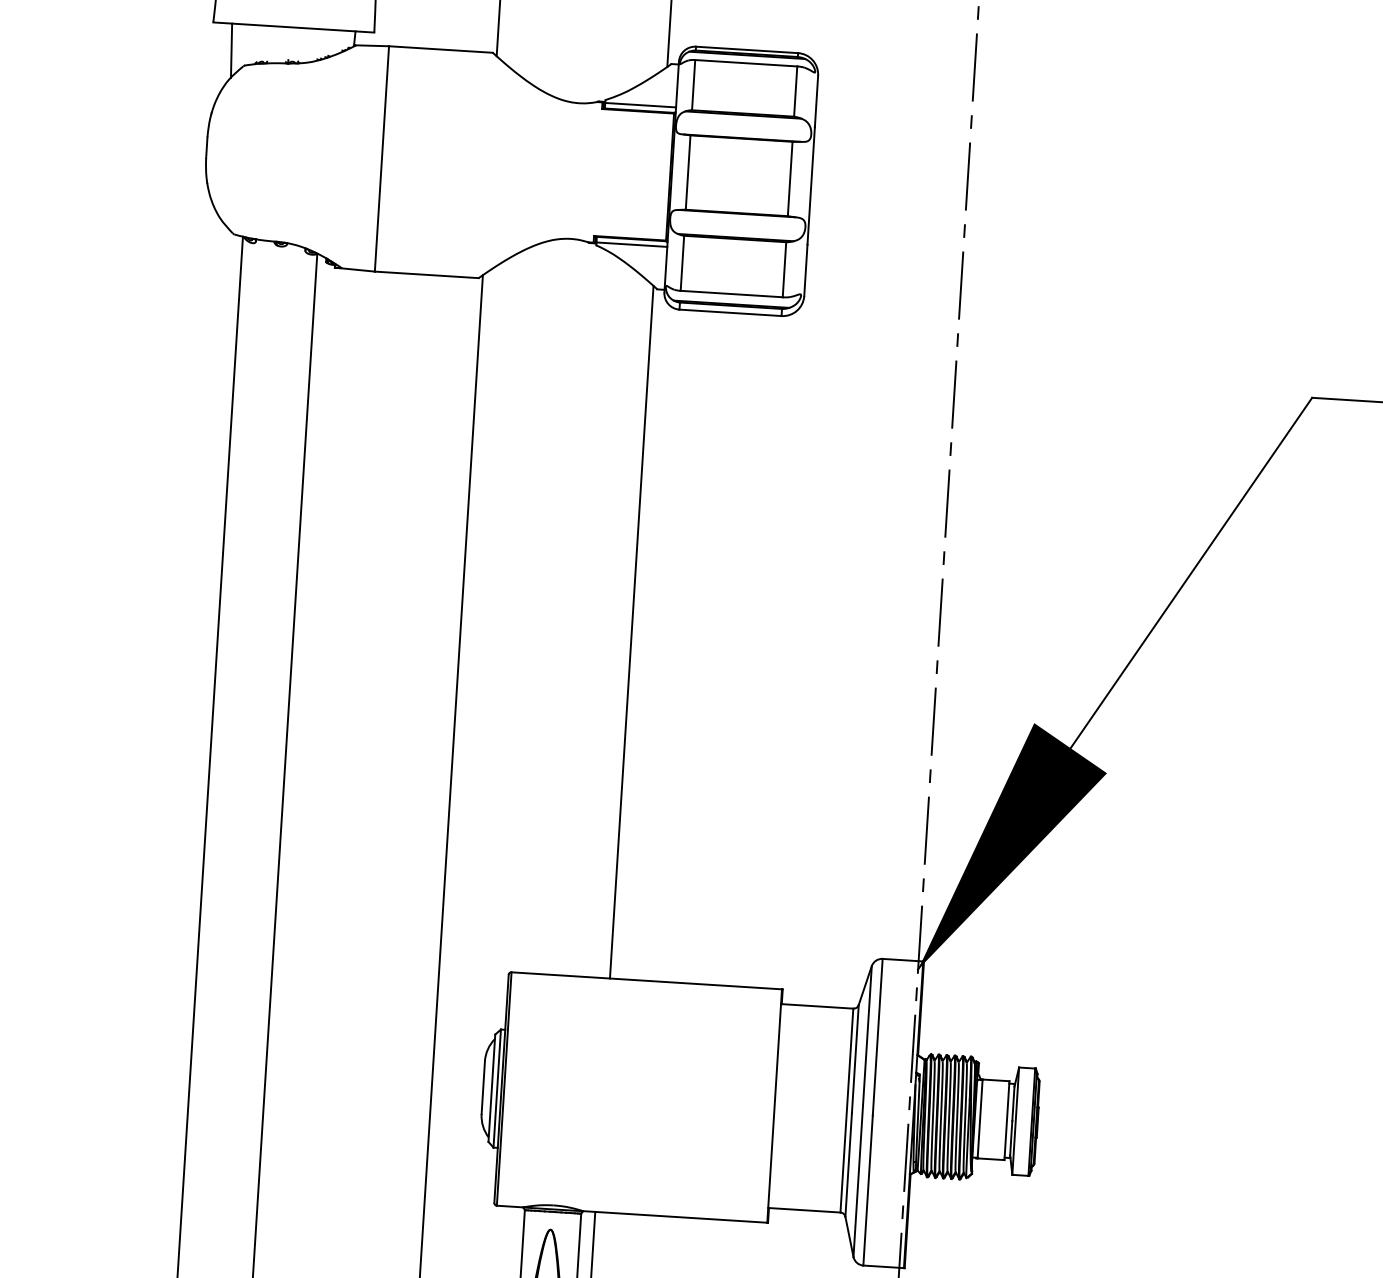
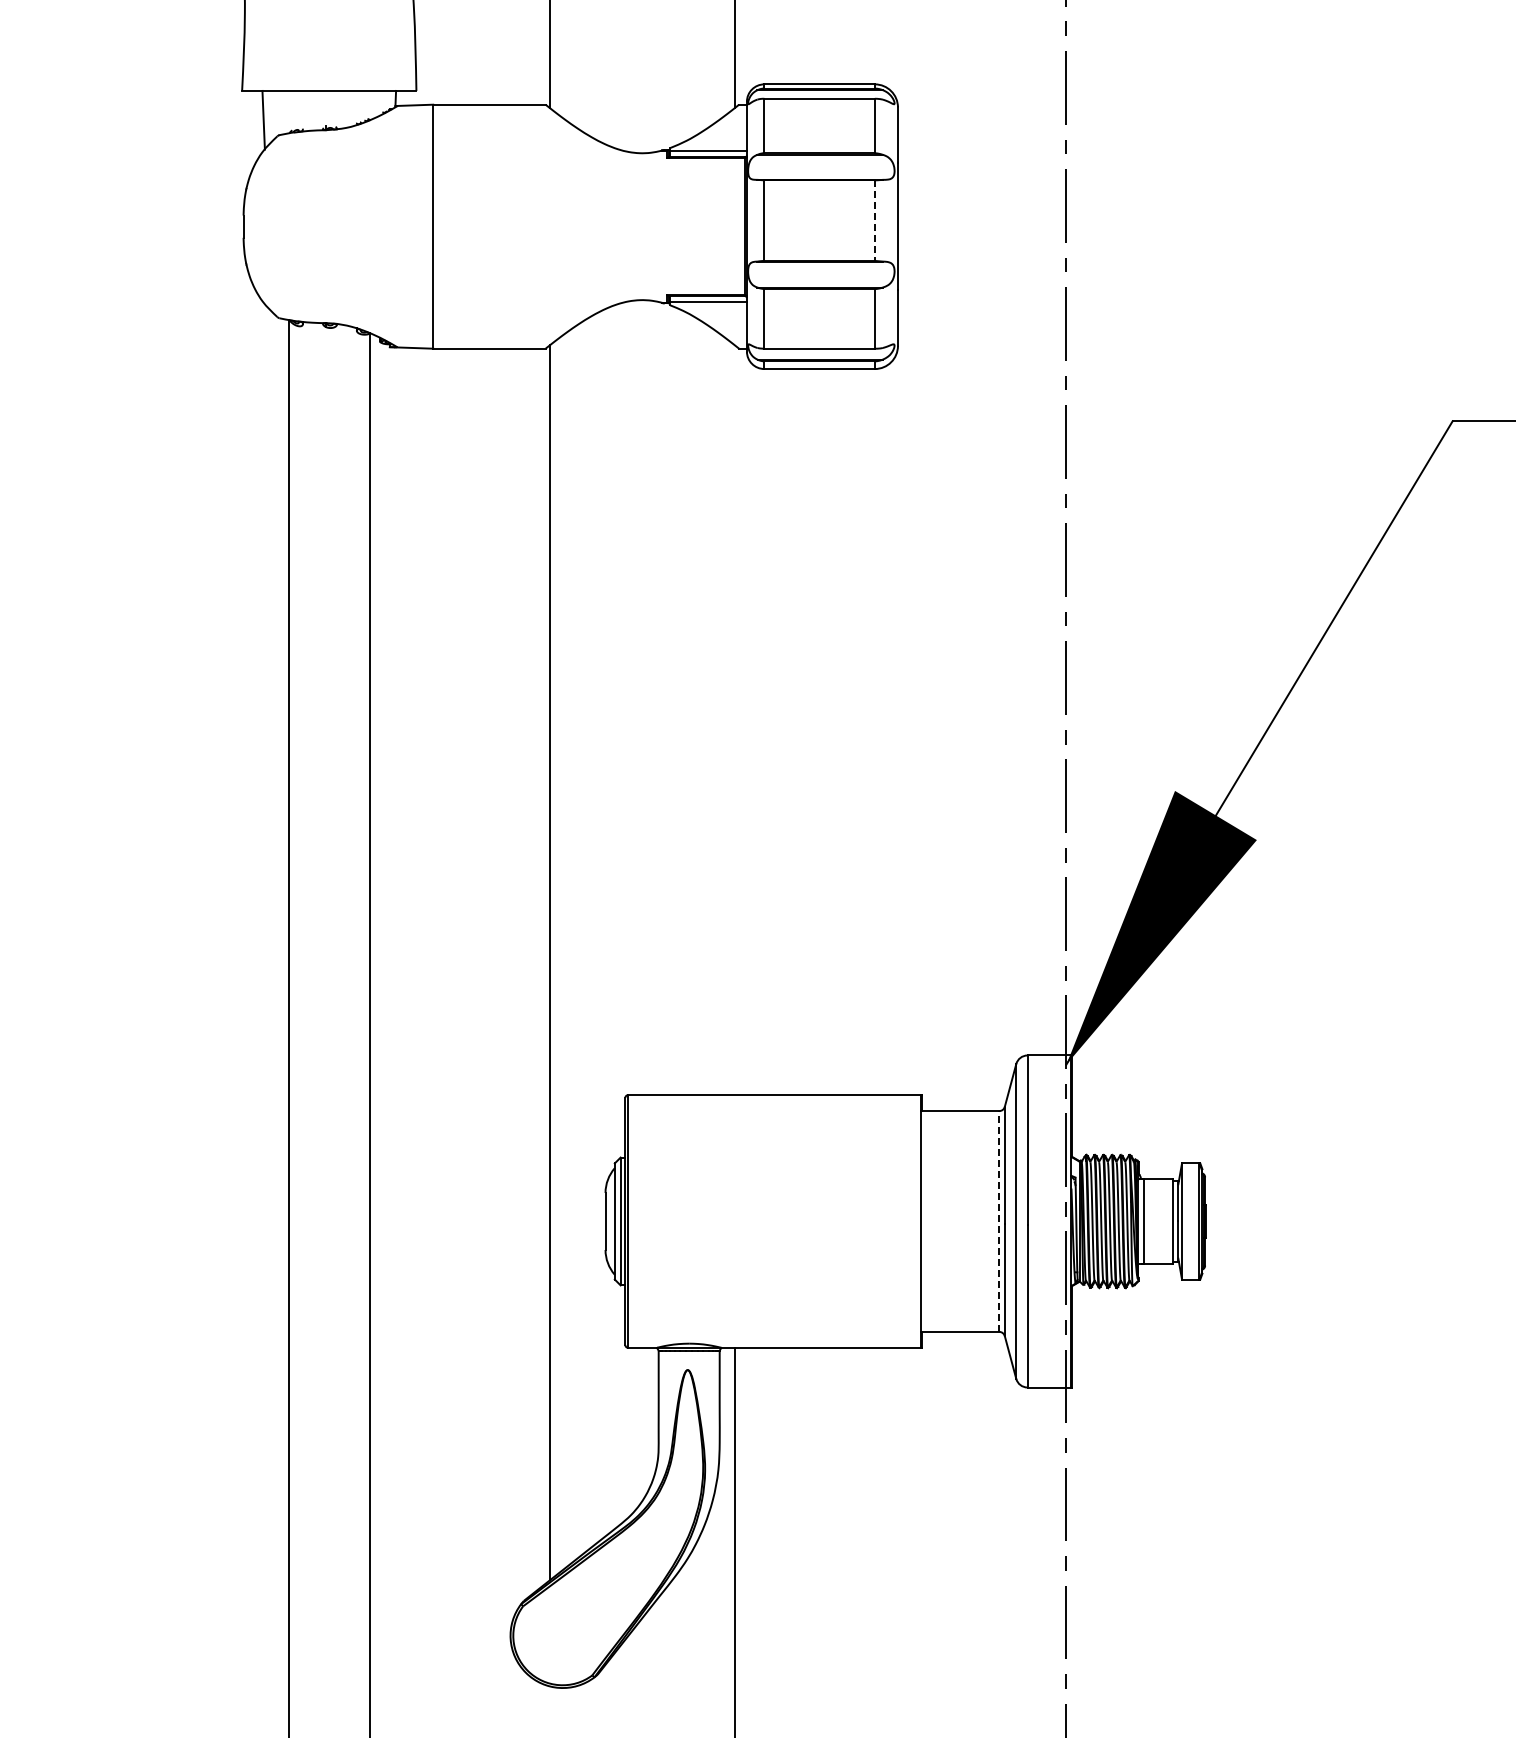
line: (789, 179) -> (874, 221), solid -> dashed
line: (631, 632) -> (734, 720), removed
line: (847, 1109) -> (999, 1220), solid -> dashed

